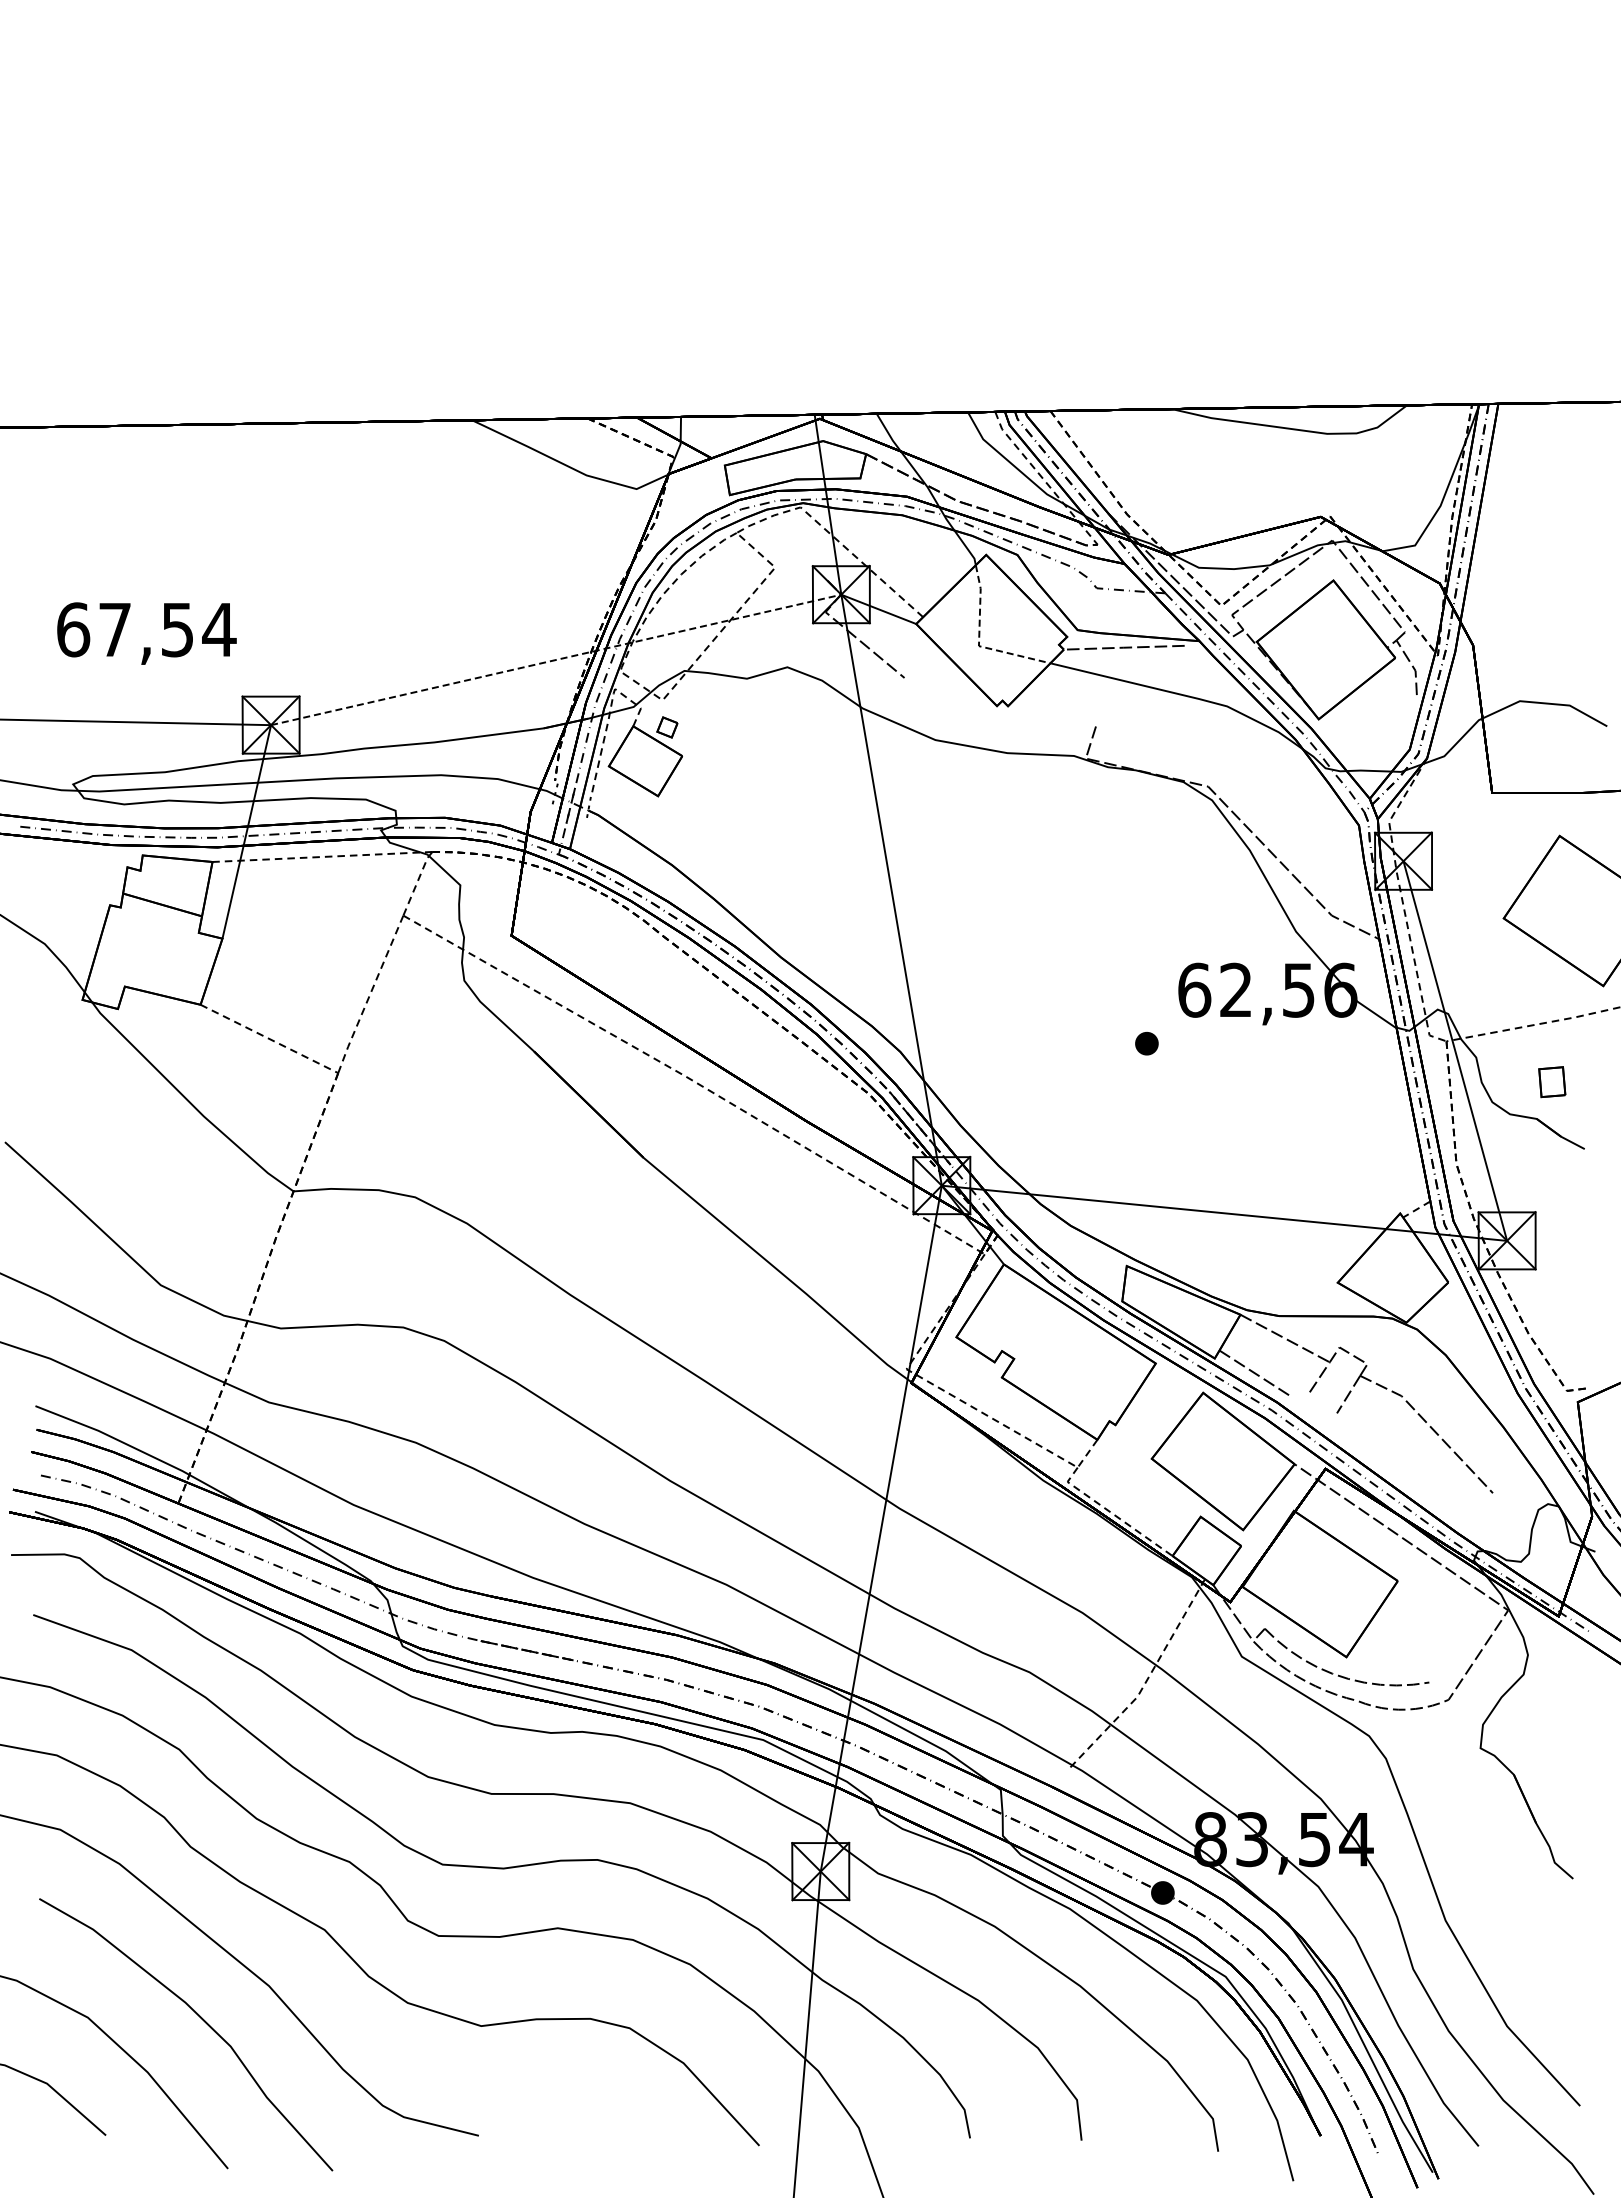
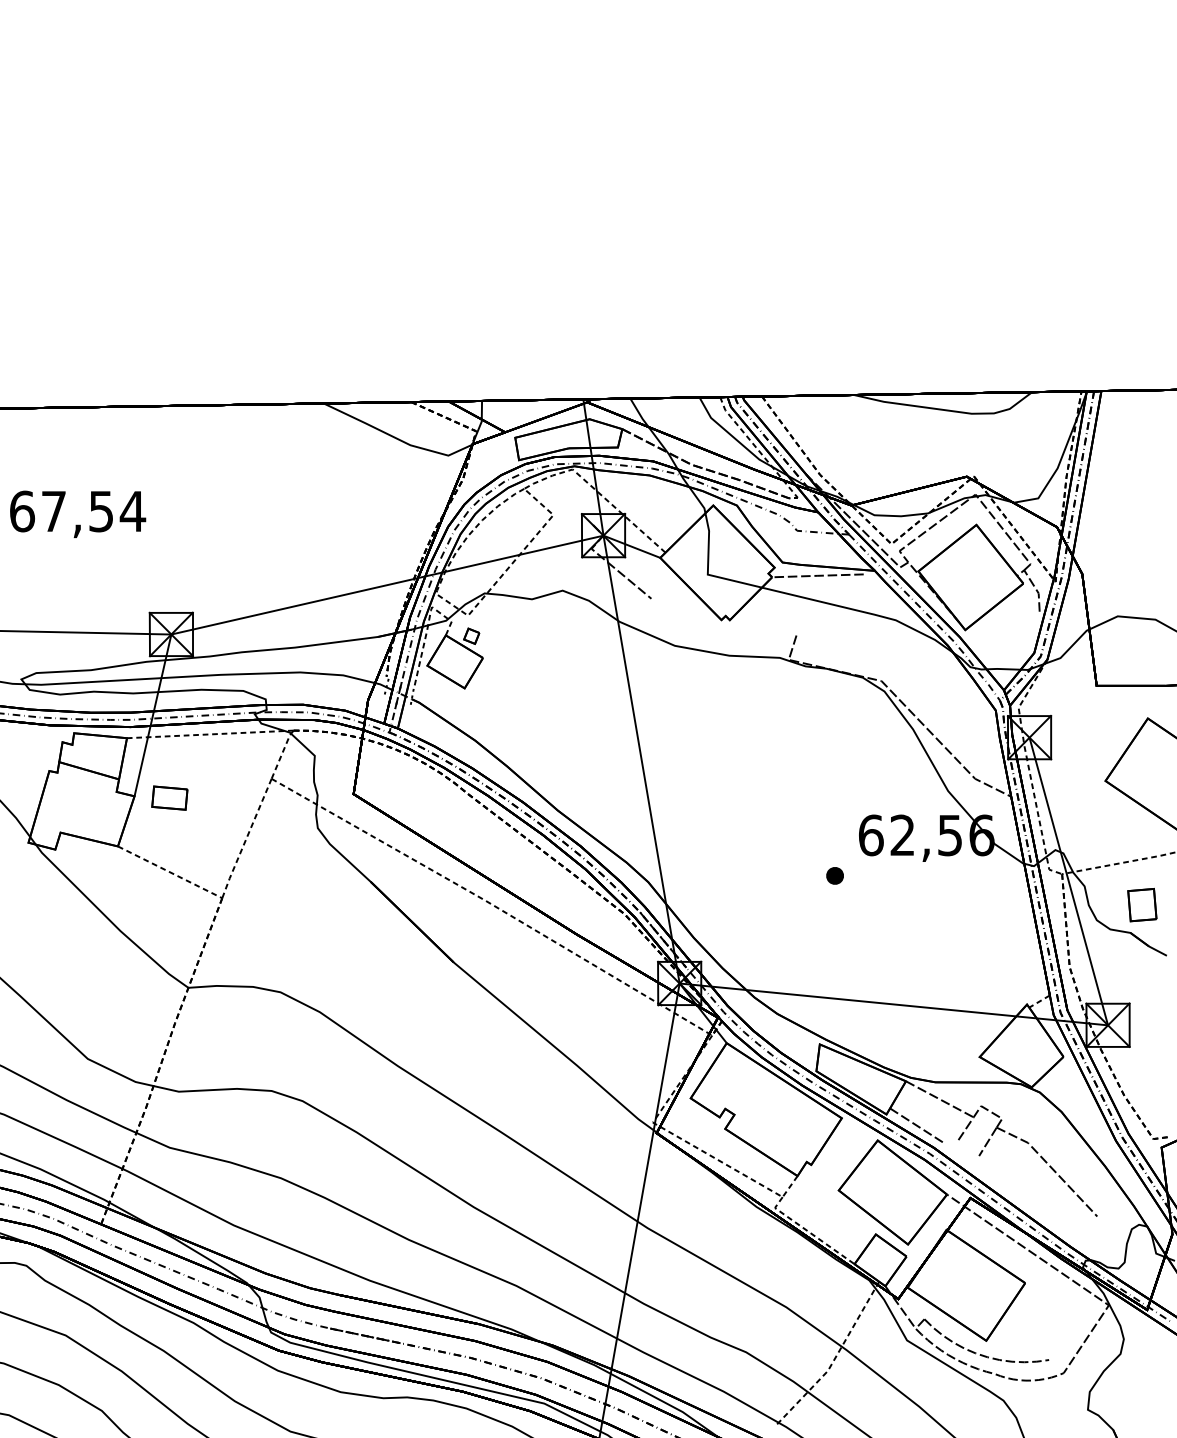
text: (146, 633) -> (77, 514), moved
line: (979, 642) -> (708, 571), dashed -> solid
line: (556, 659) -> (387, 584), dashed -> solid
part: (268, 940) -> (169, 797), added
part: (1551, 1081) -> (1141, 904), size x1.43

